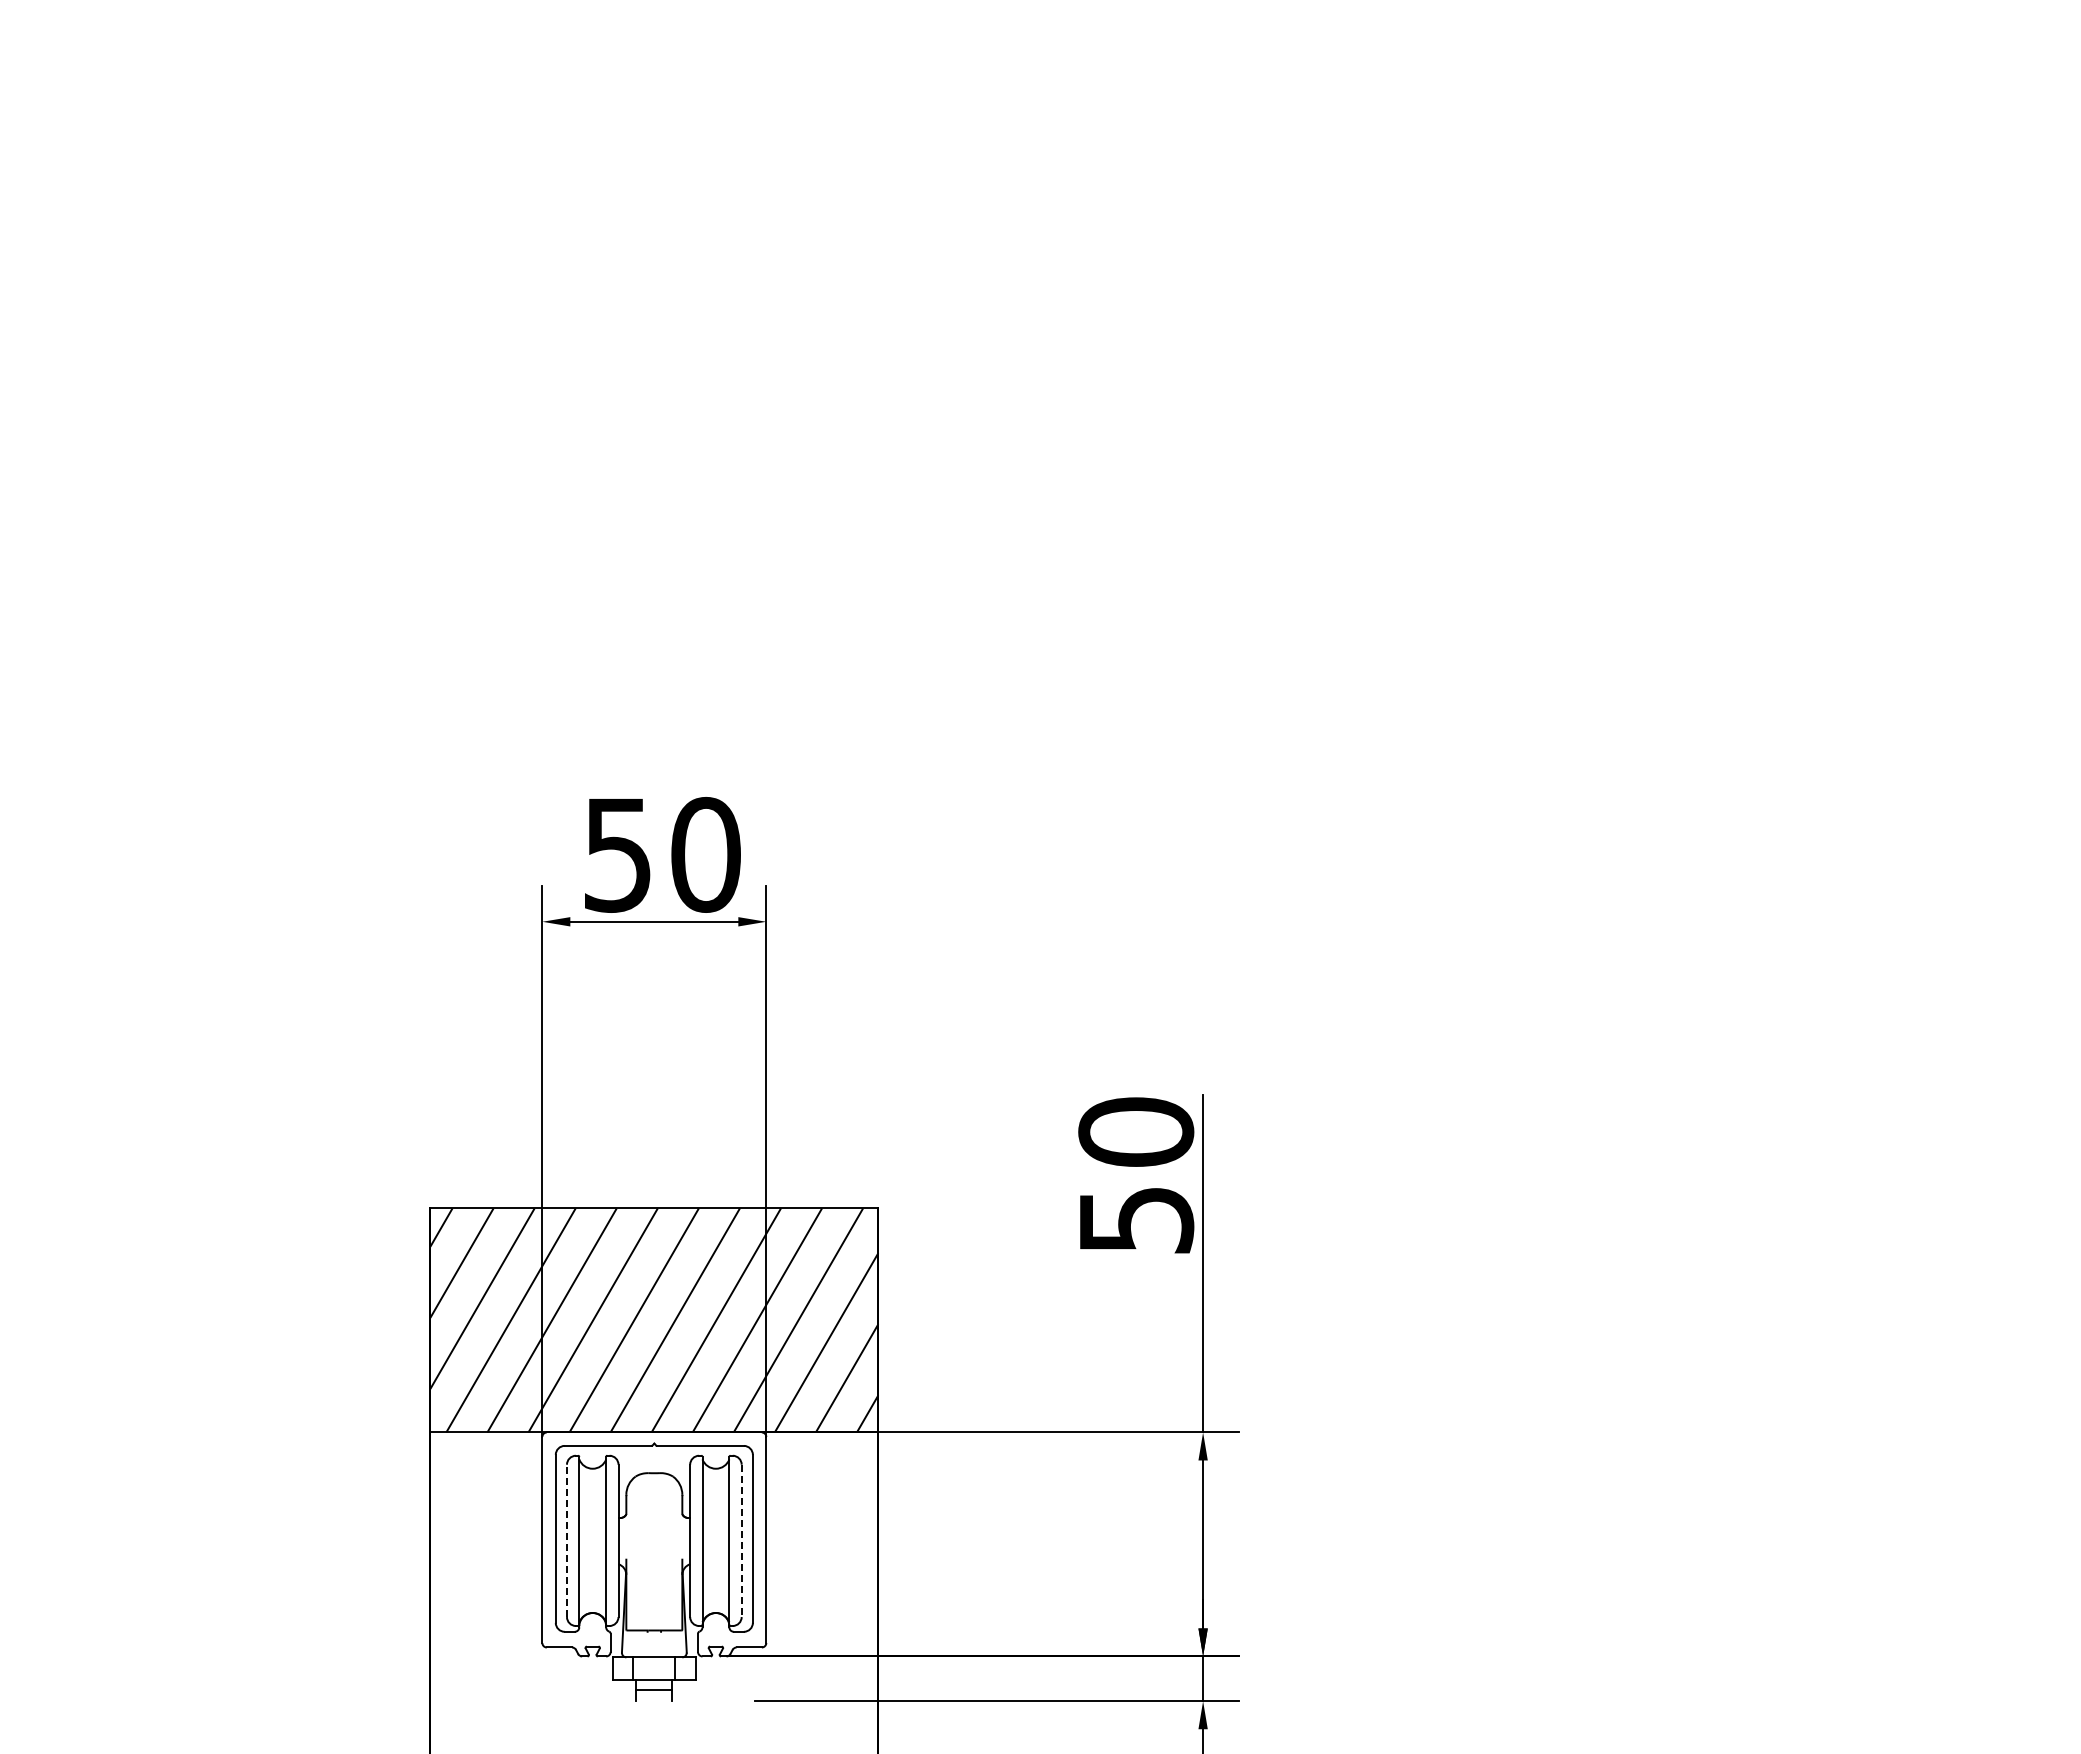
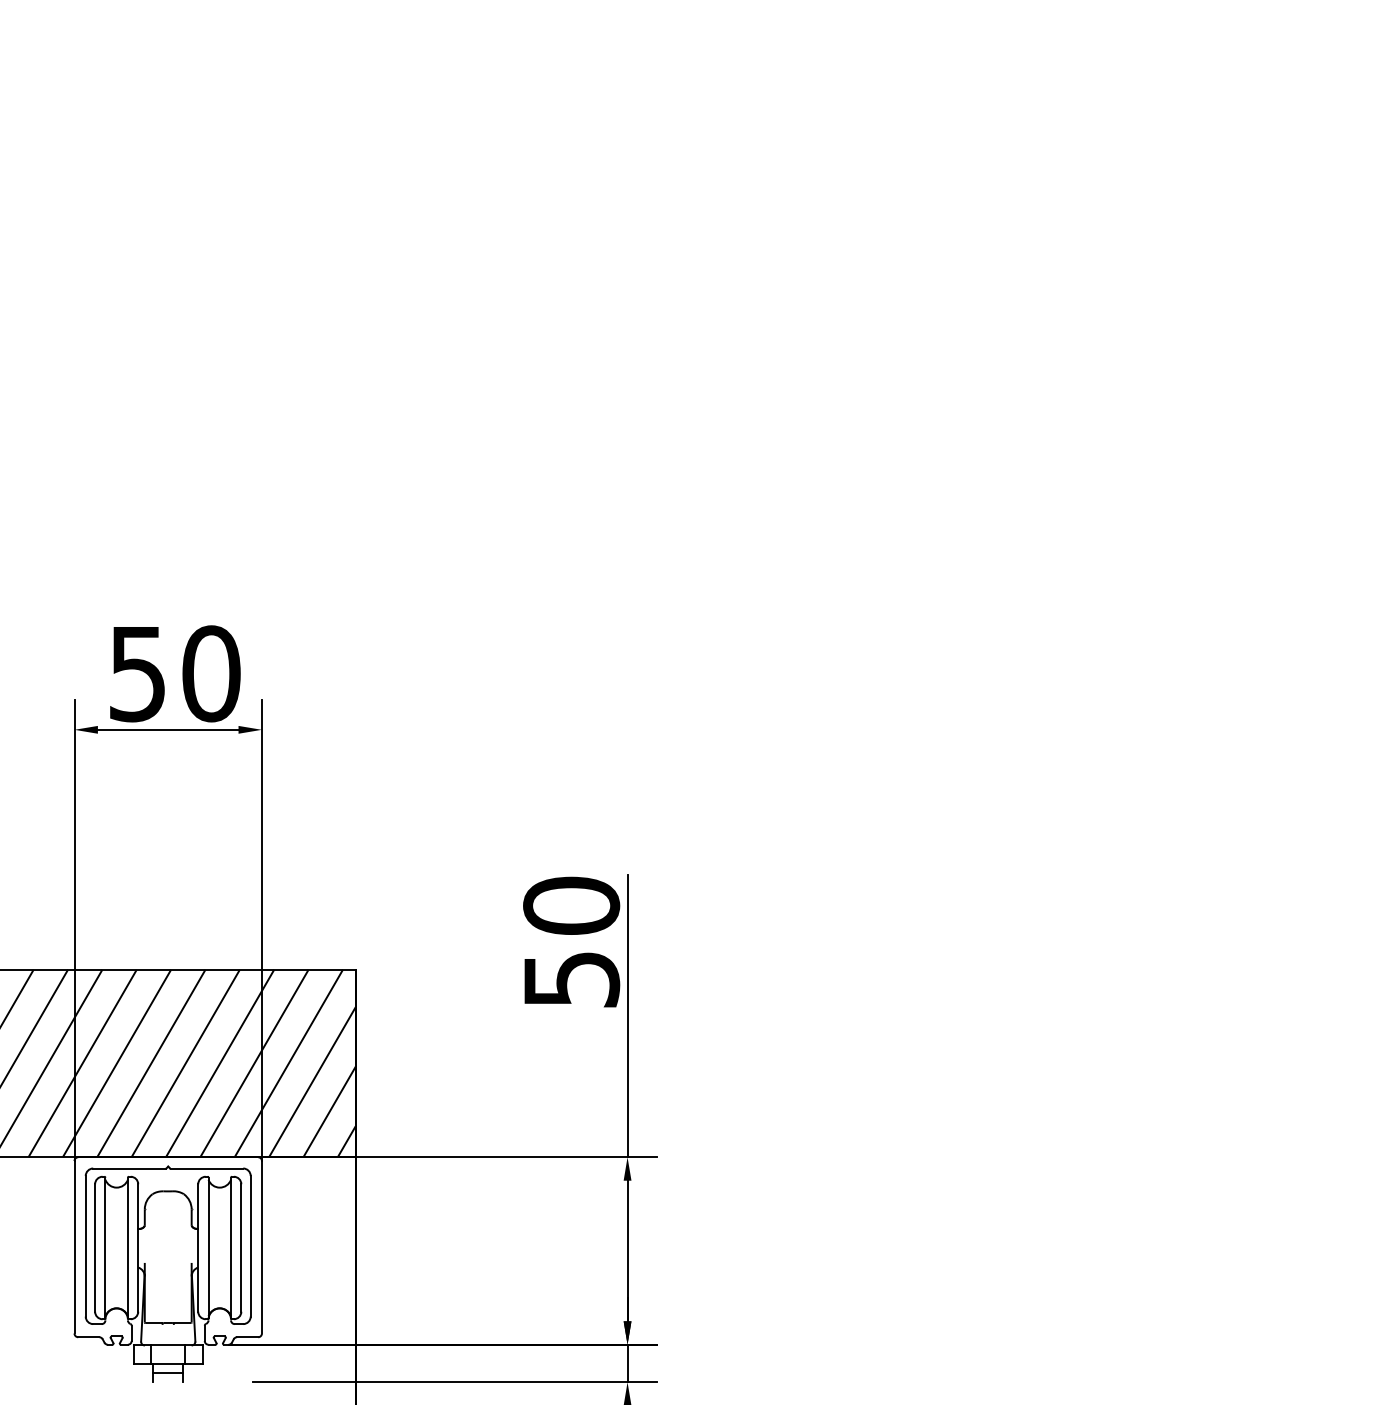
line: (566, 1540) -> (94, 1247), dashed -> solid
line: (741, 1541) -> (241, 1248), dashed -> solid

